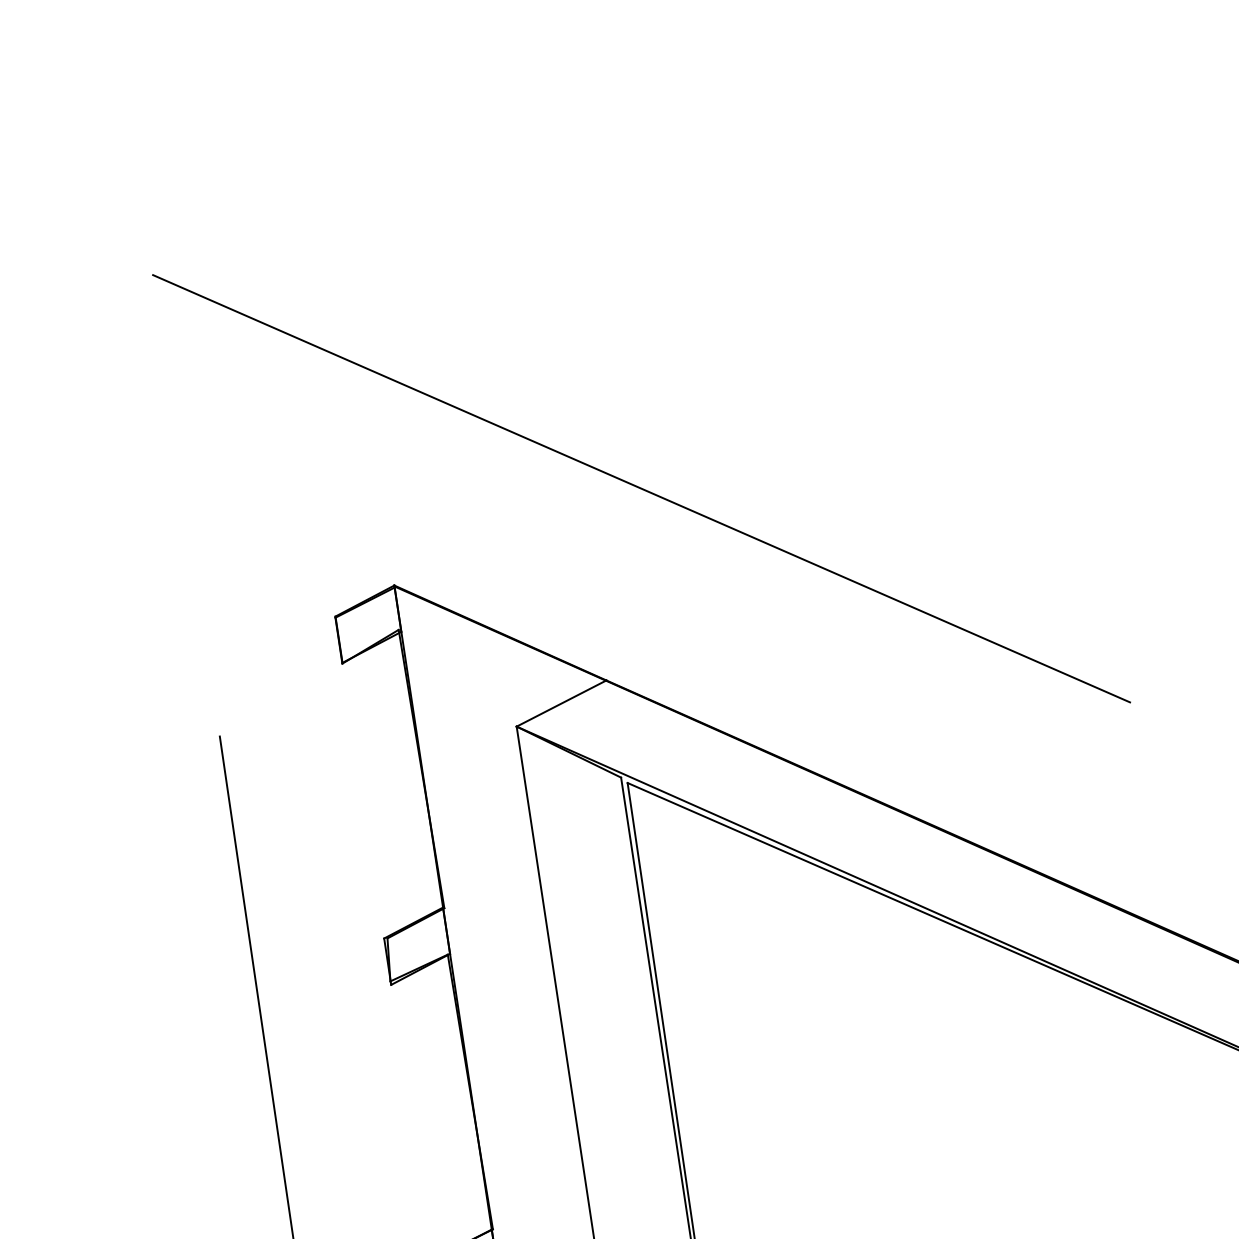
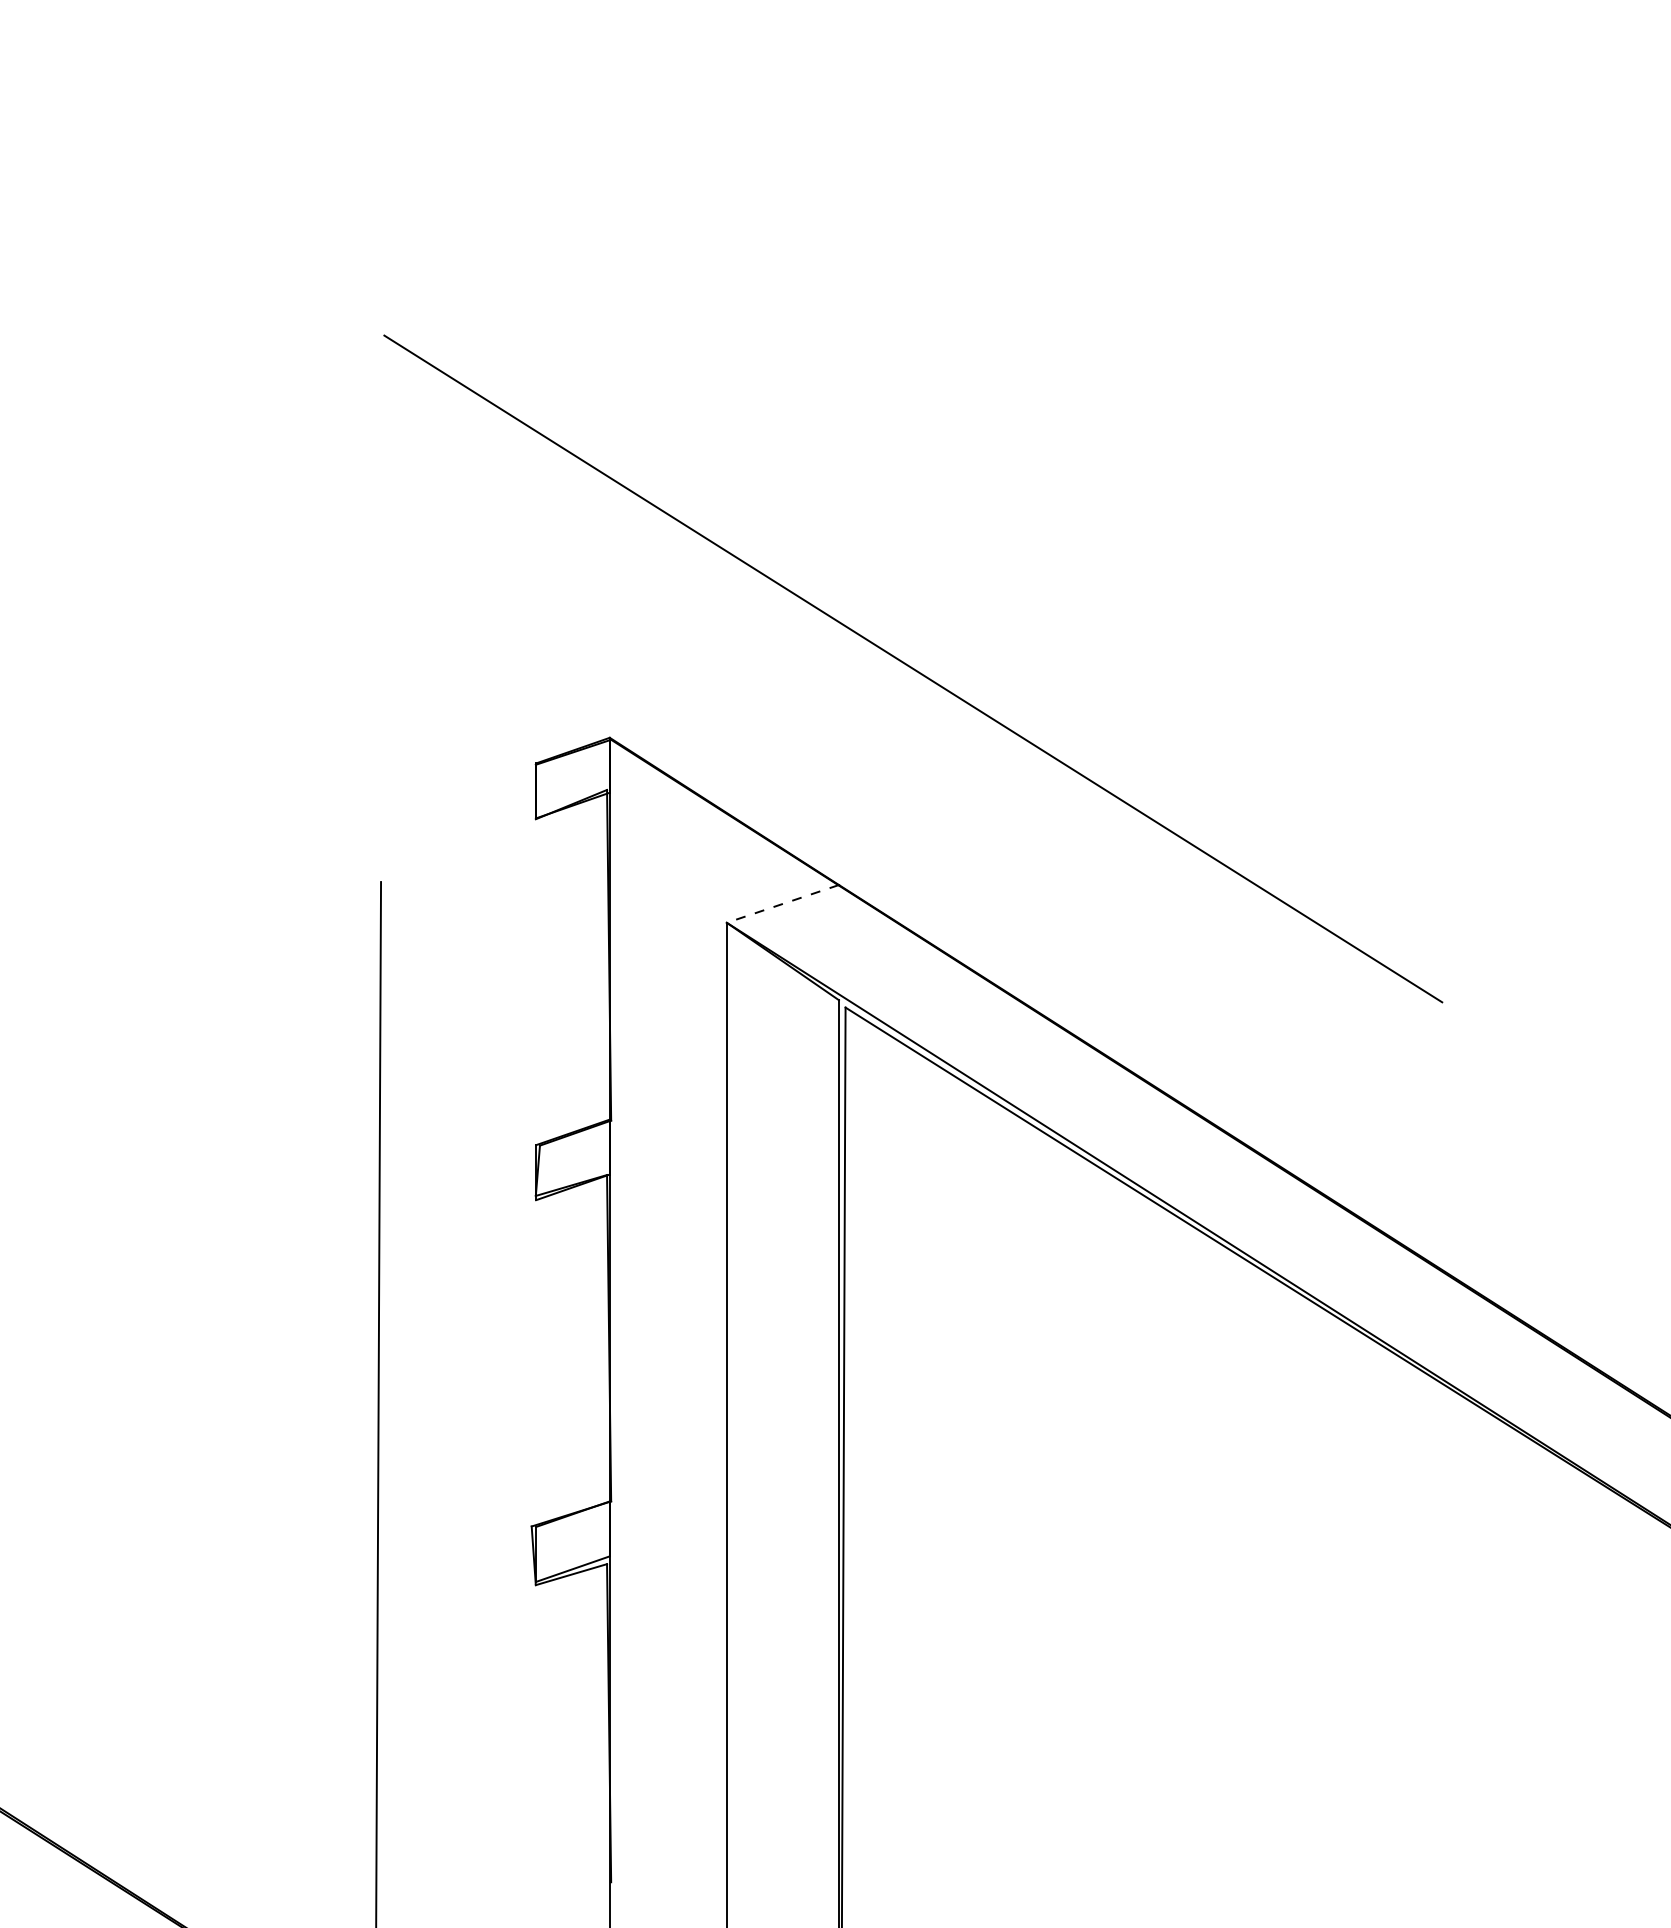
line: (561, 704) -> (782, 904), solid -> dashed

